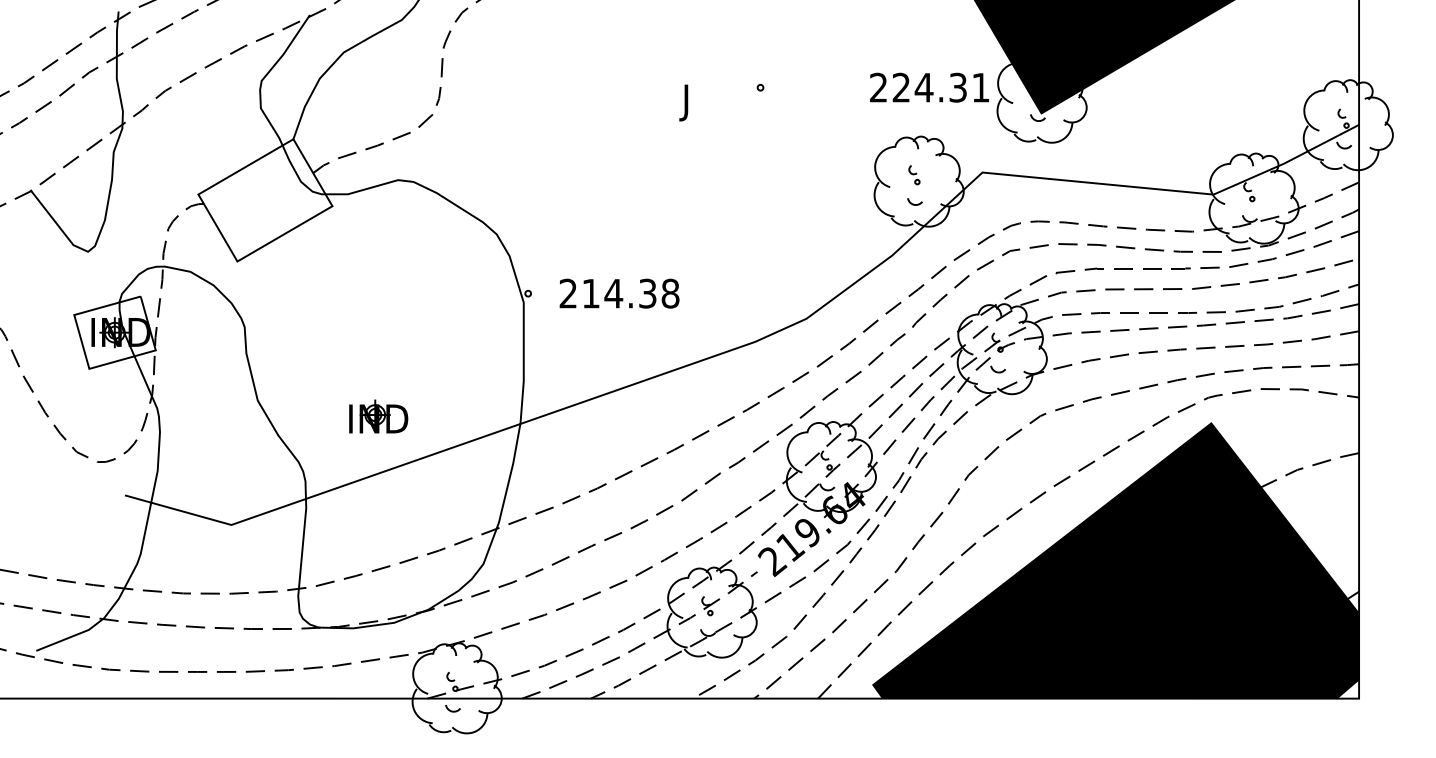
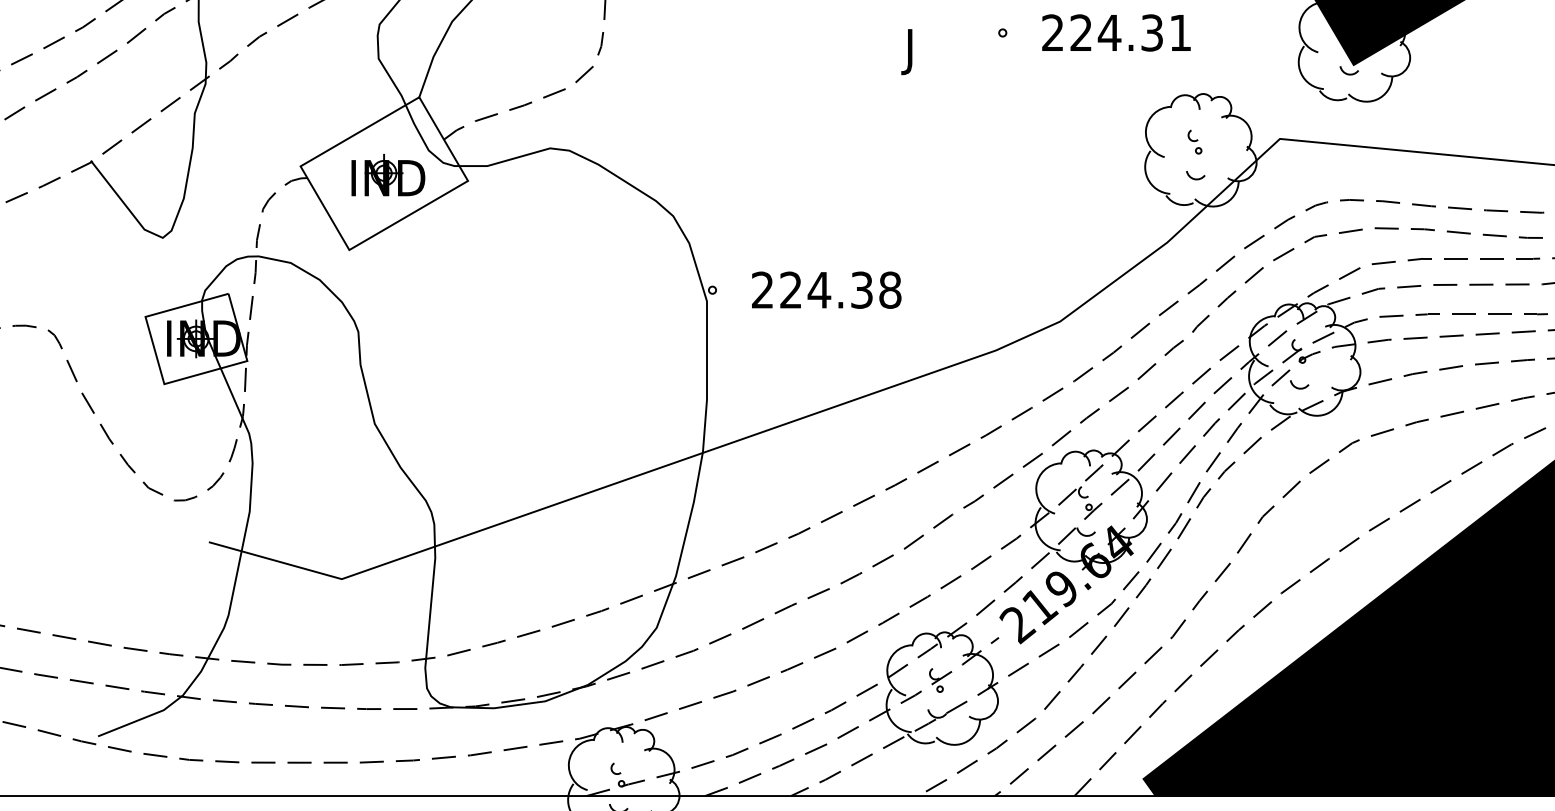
text: (929, 87) -> (1116, 32), moved
text: (590, 293) -> (790, 289), 214.38 -> 224.38
part: (378, 416) -> (388, 175), moved

